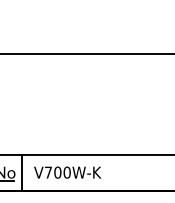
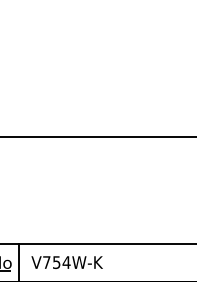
text: (62, 172) -> (61, 262), V700W-K -> V754W-K

